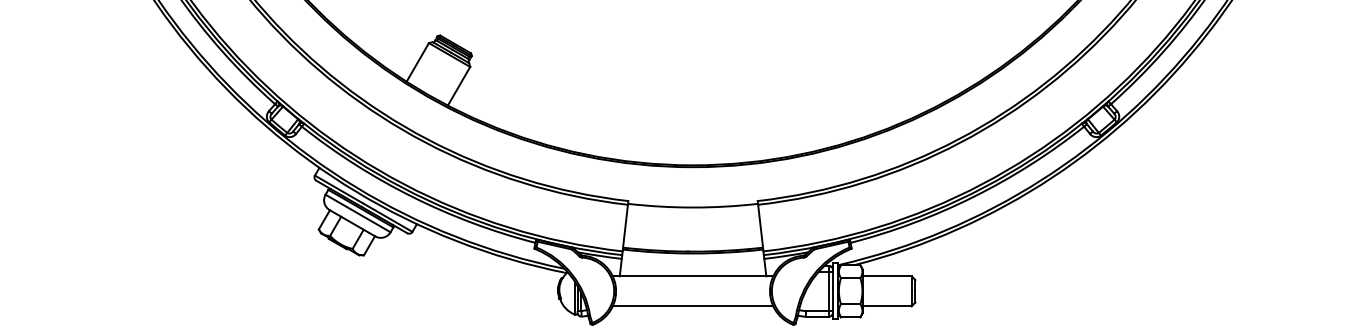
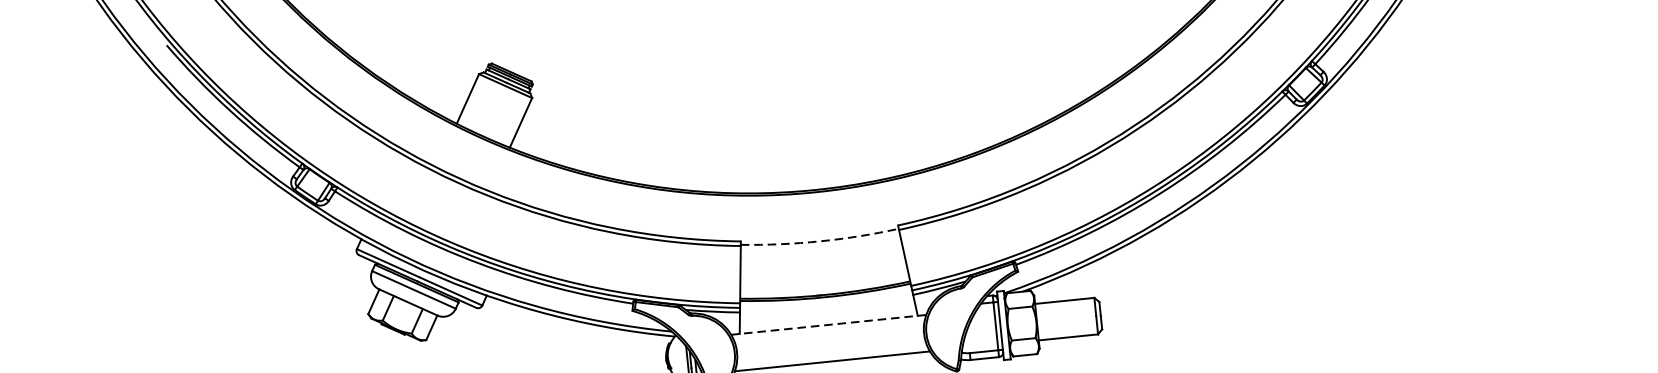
arc: (693, 207) -> (820, 241), solid -> dashed
line: (692, 276) -> (828, 325), solid -> dashed

